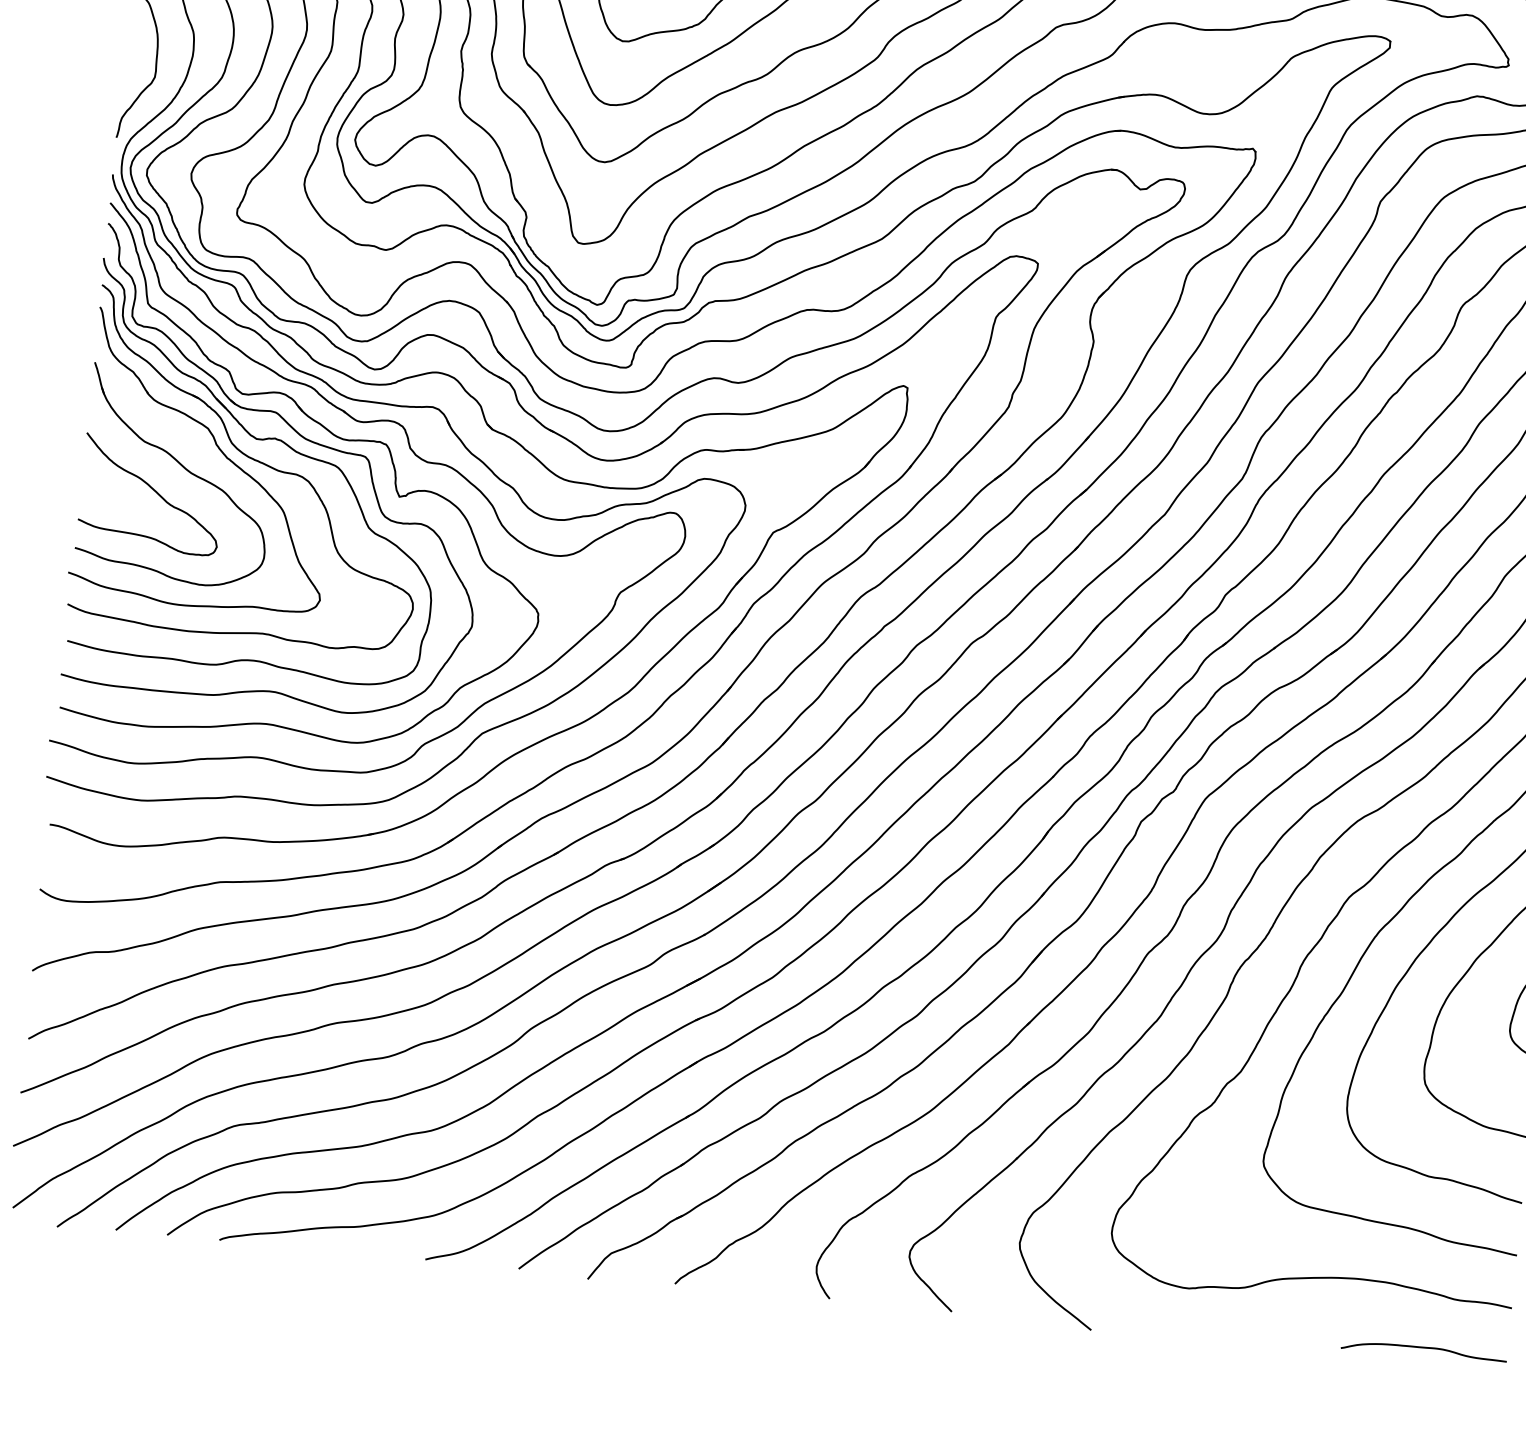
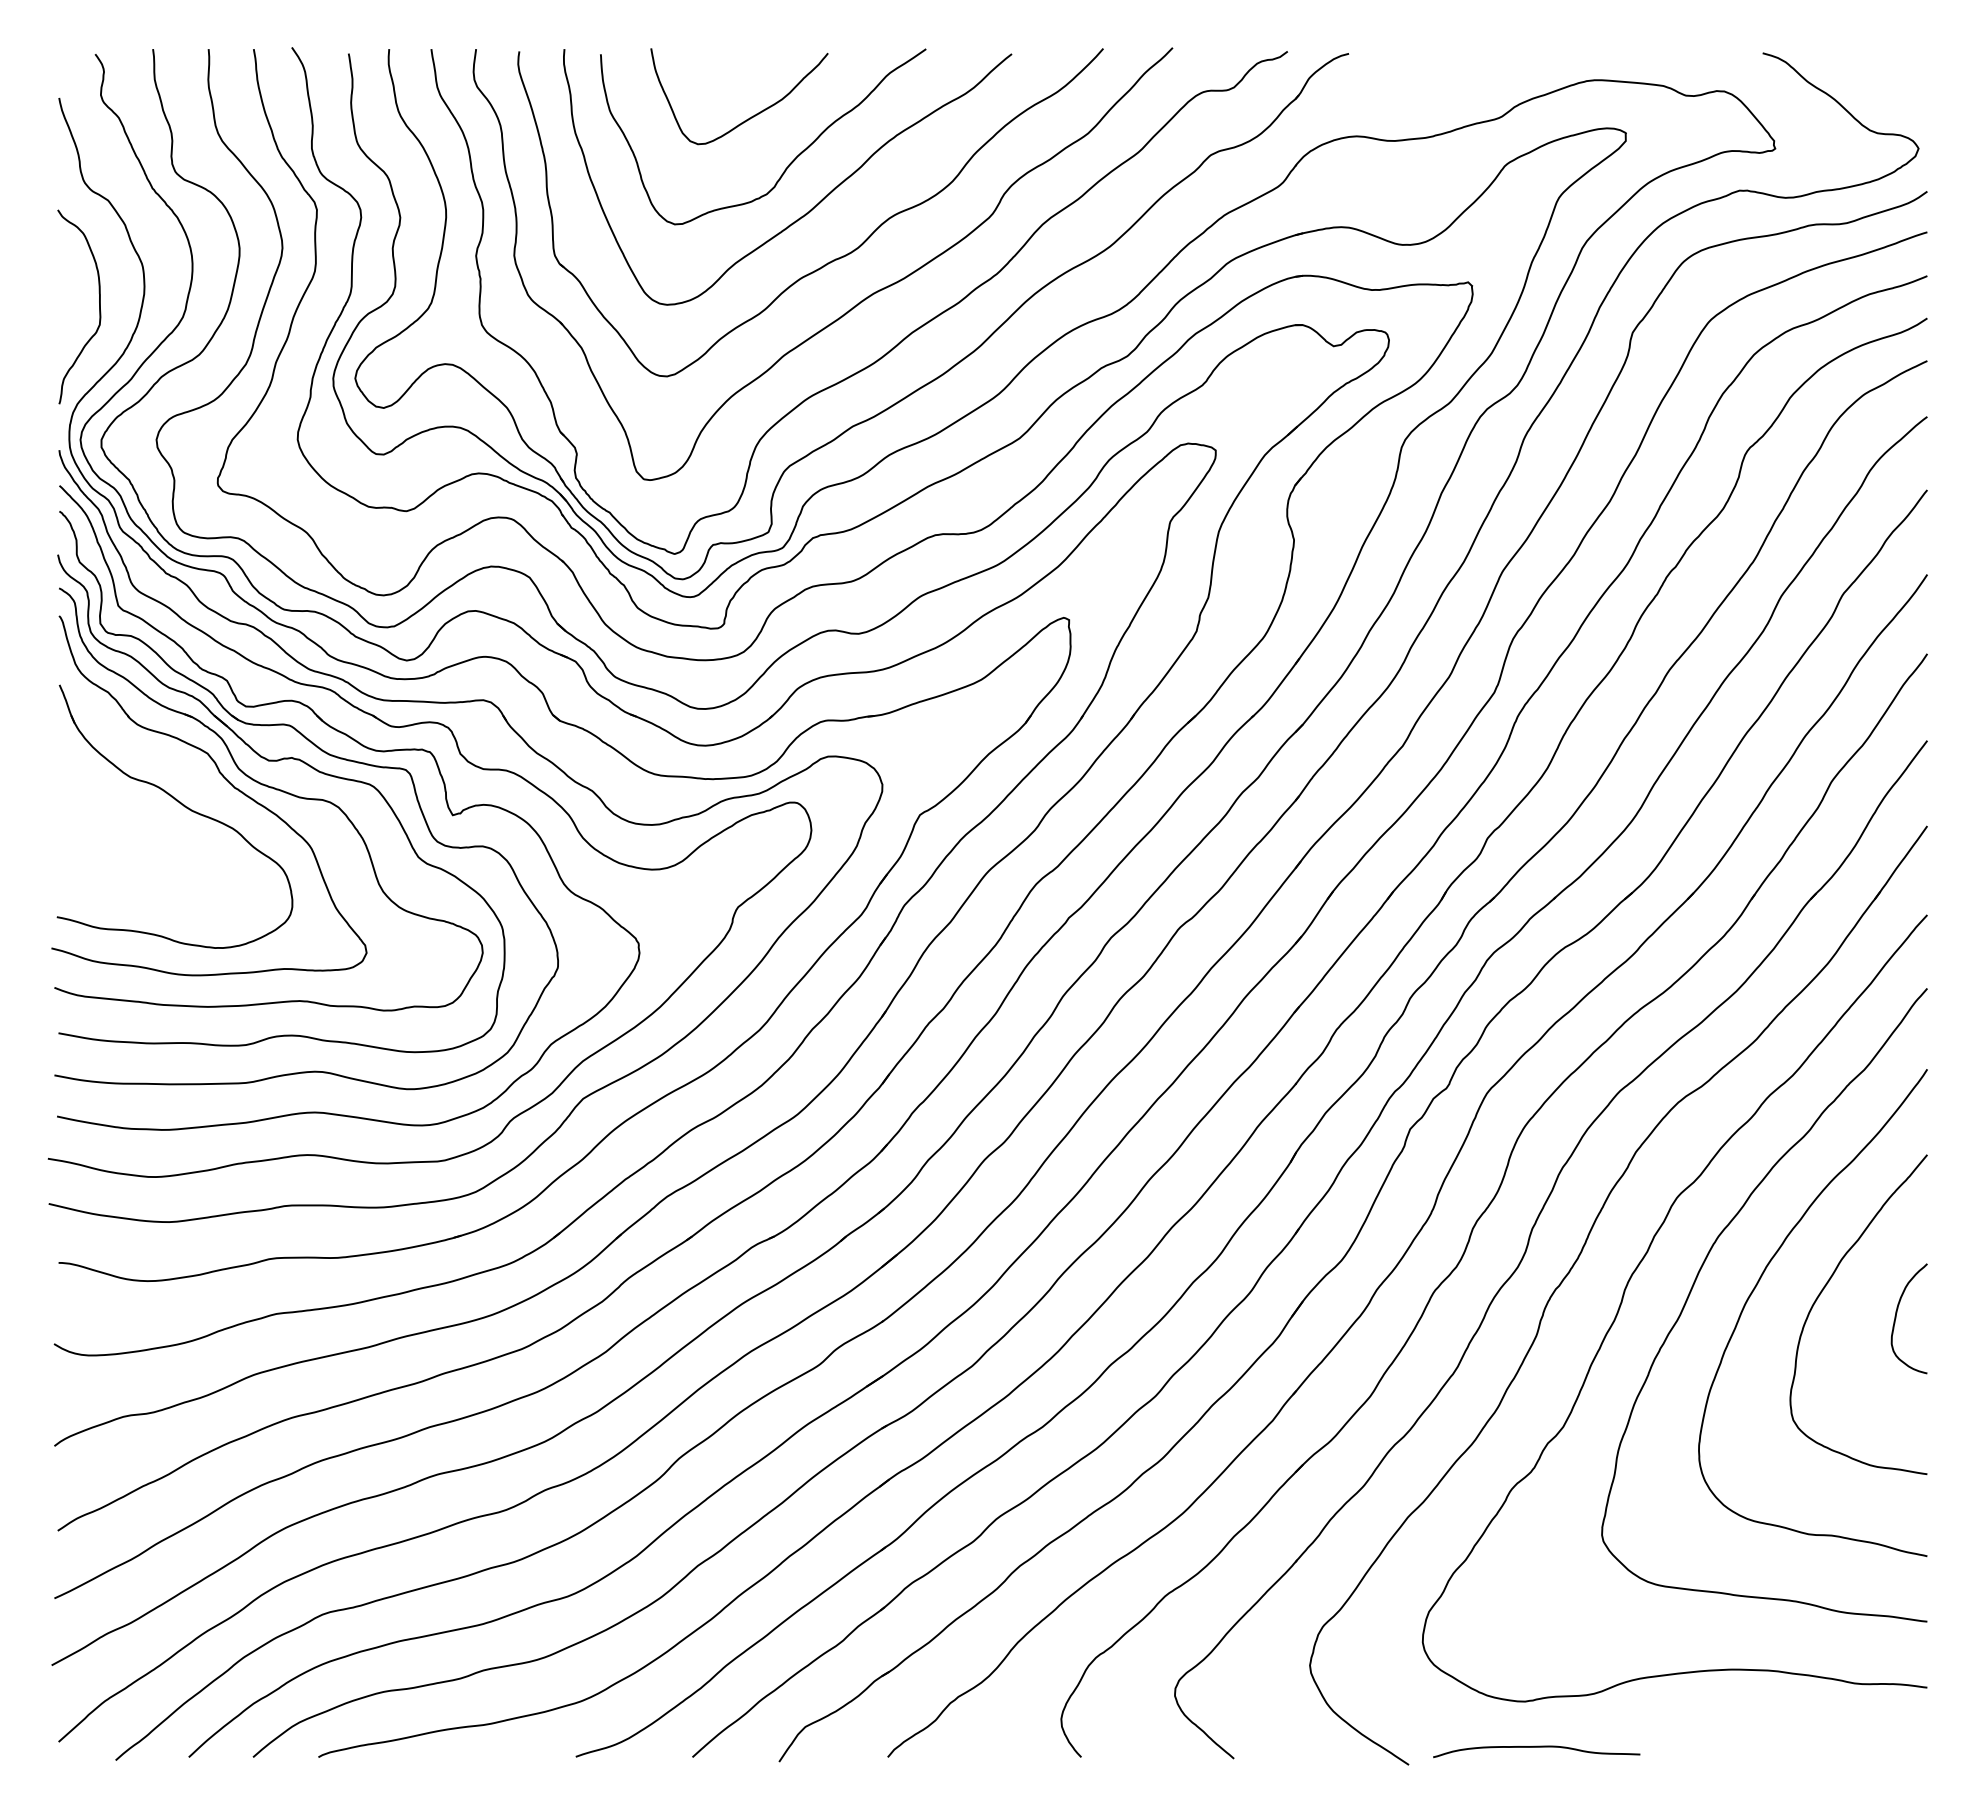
curve: (155, 492) -> (149, 838), removed
curve: (1424, 1348) -> (1536, 1747), moved

